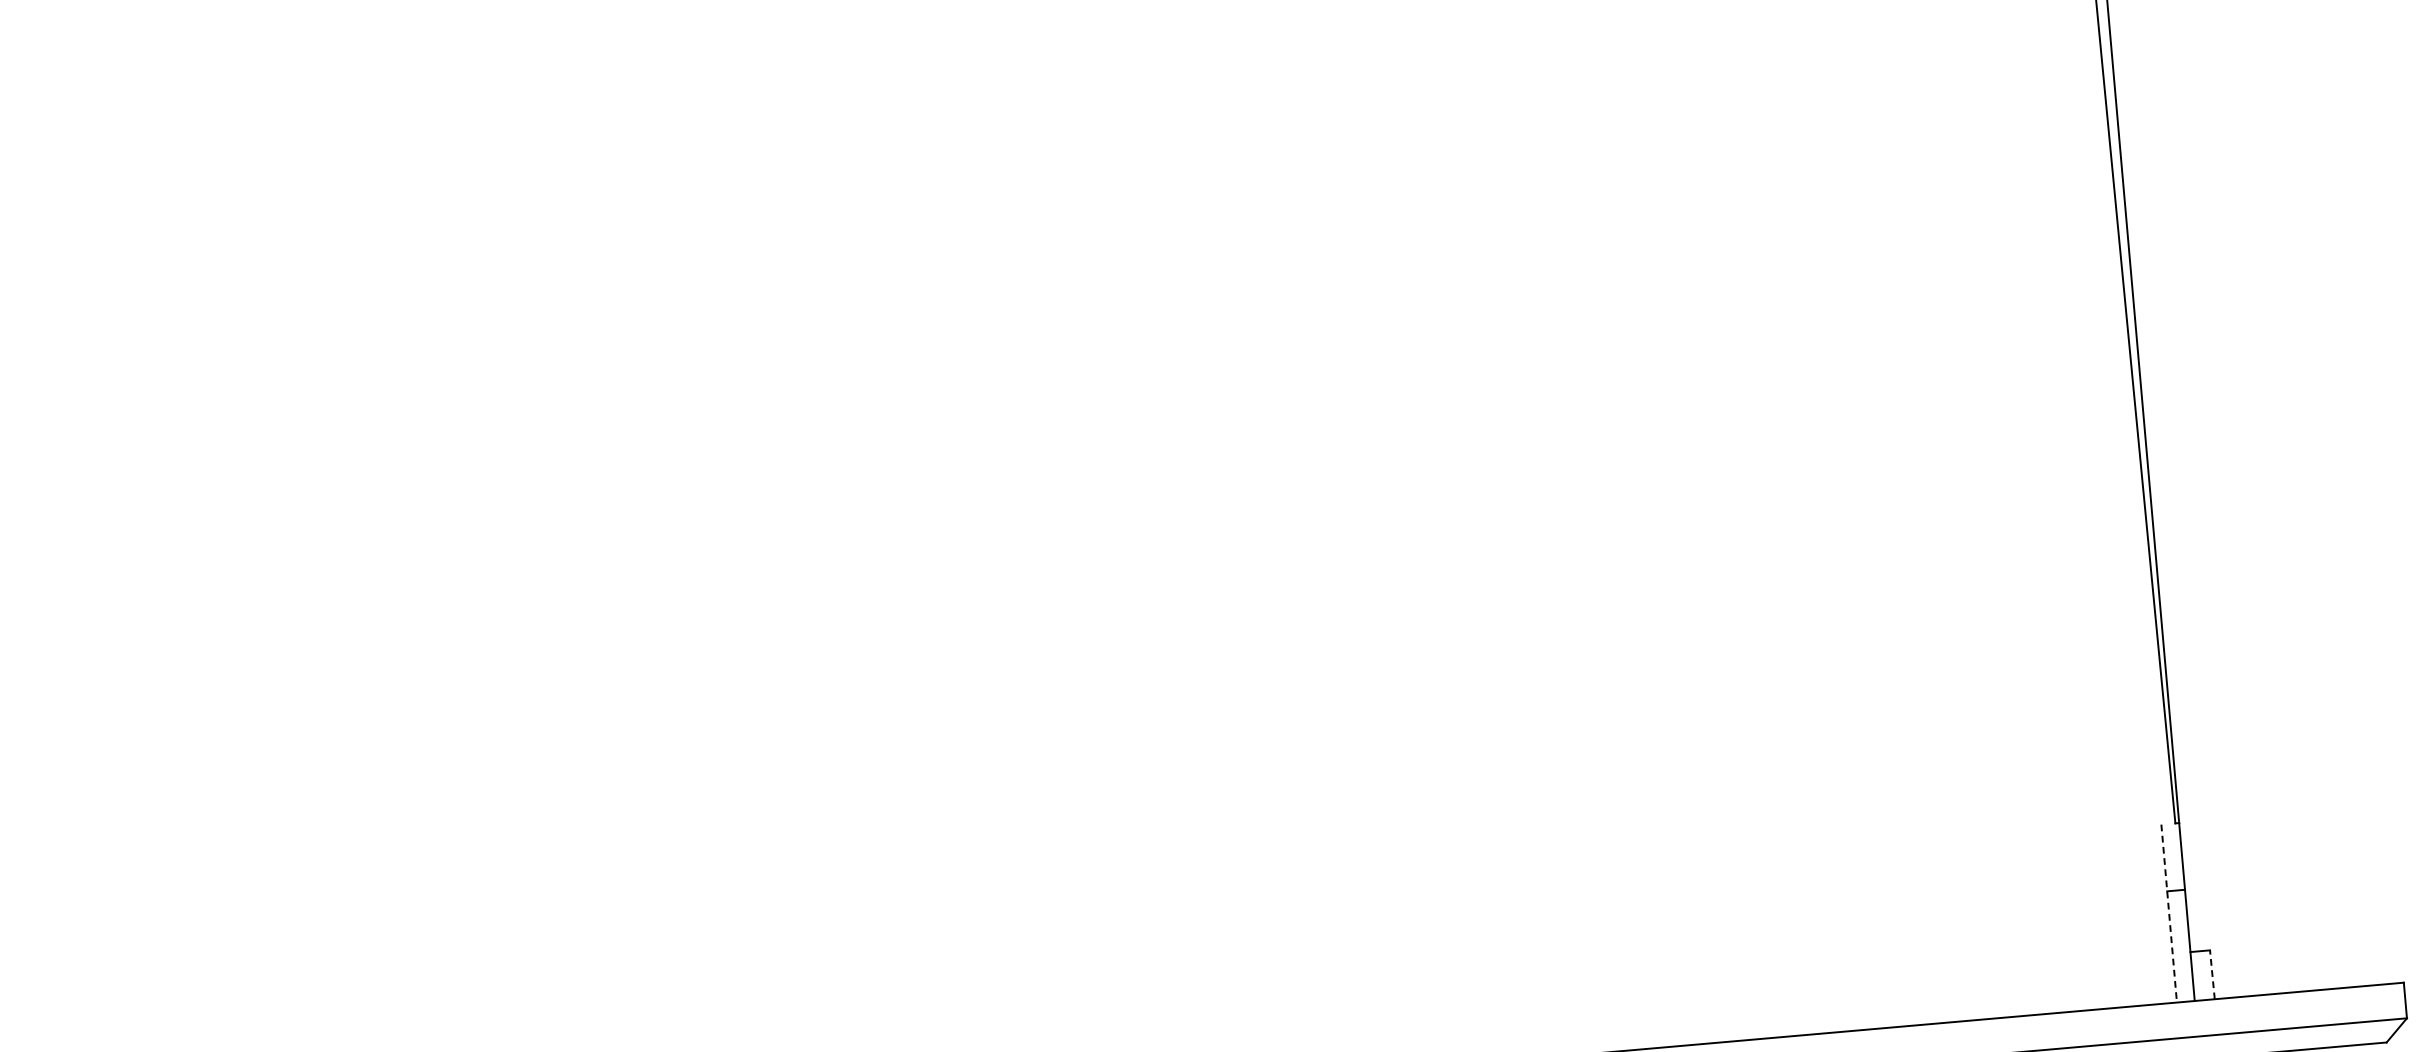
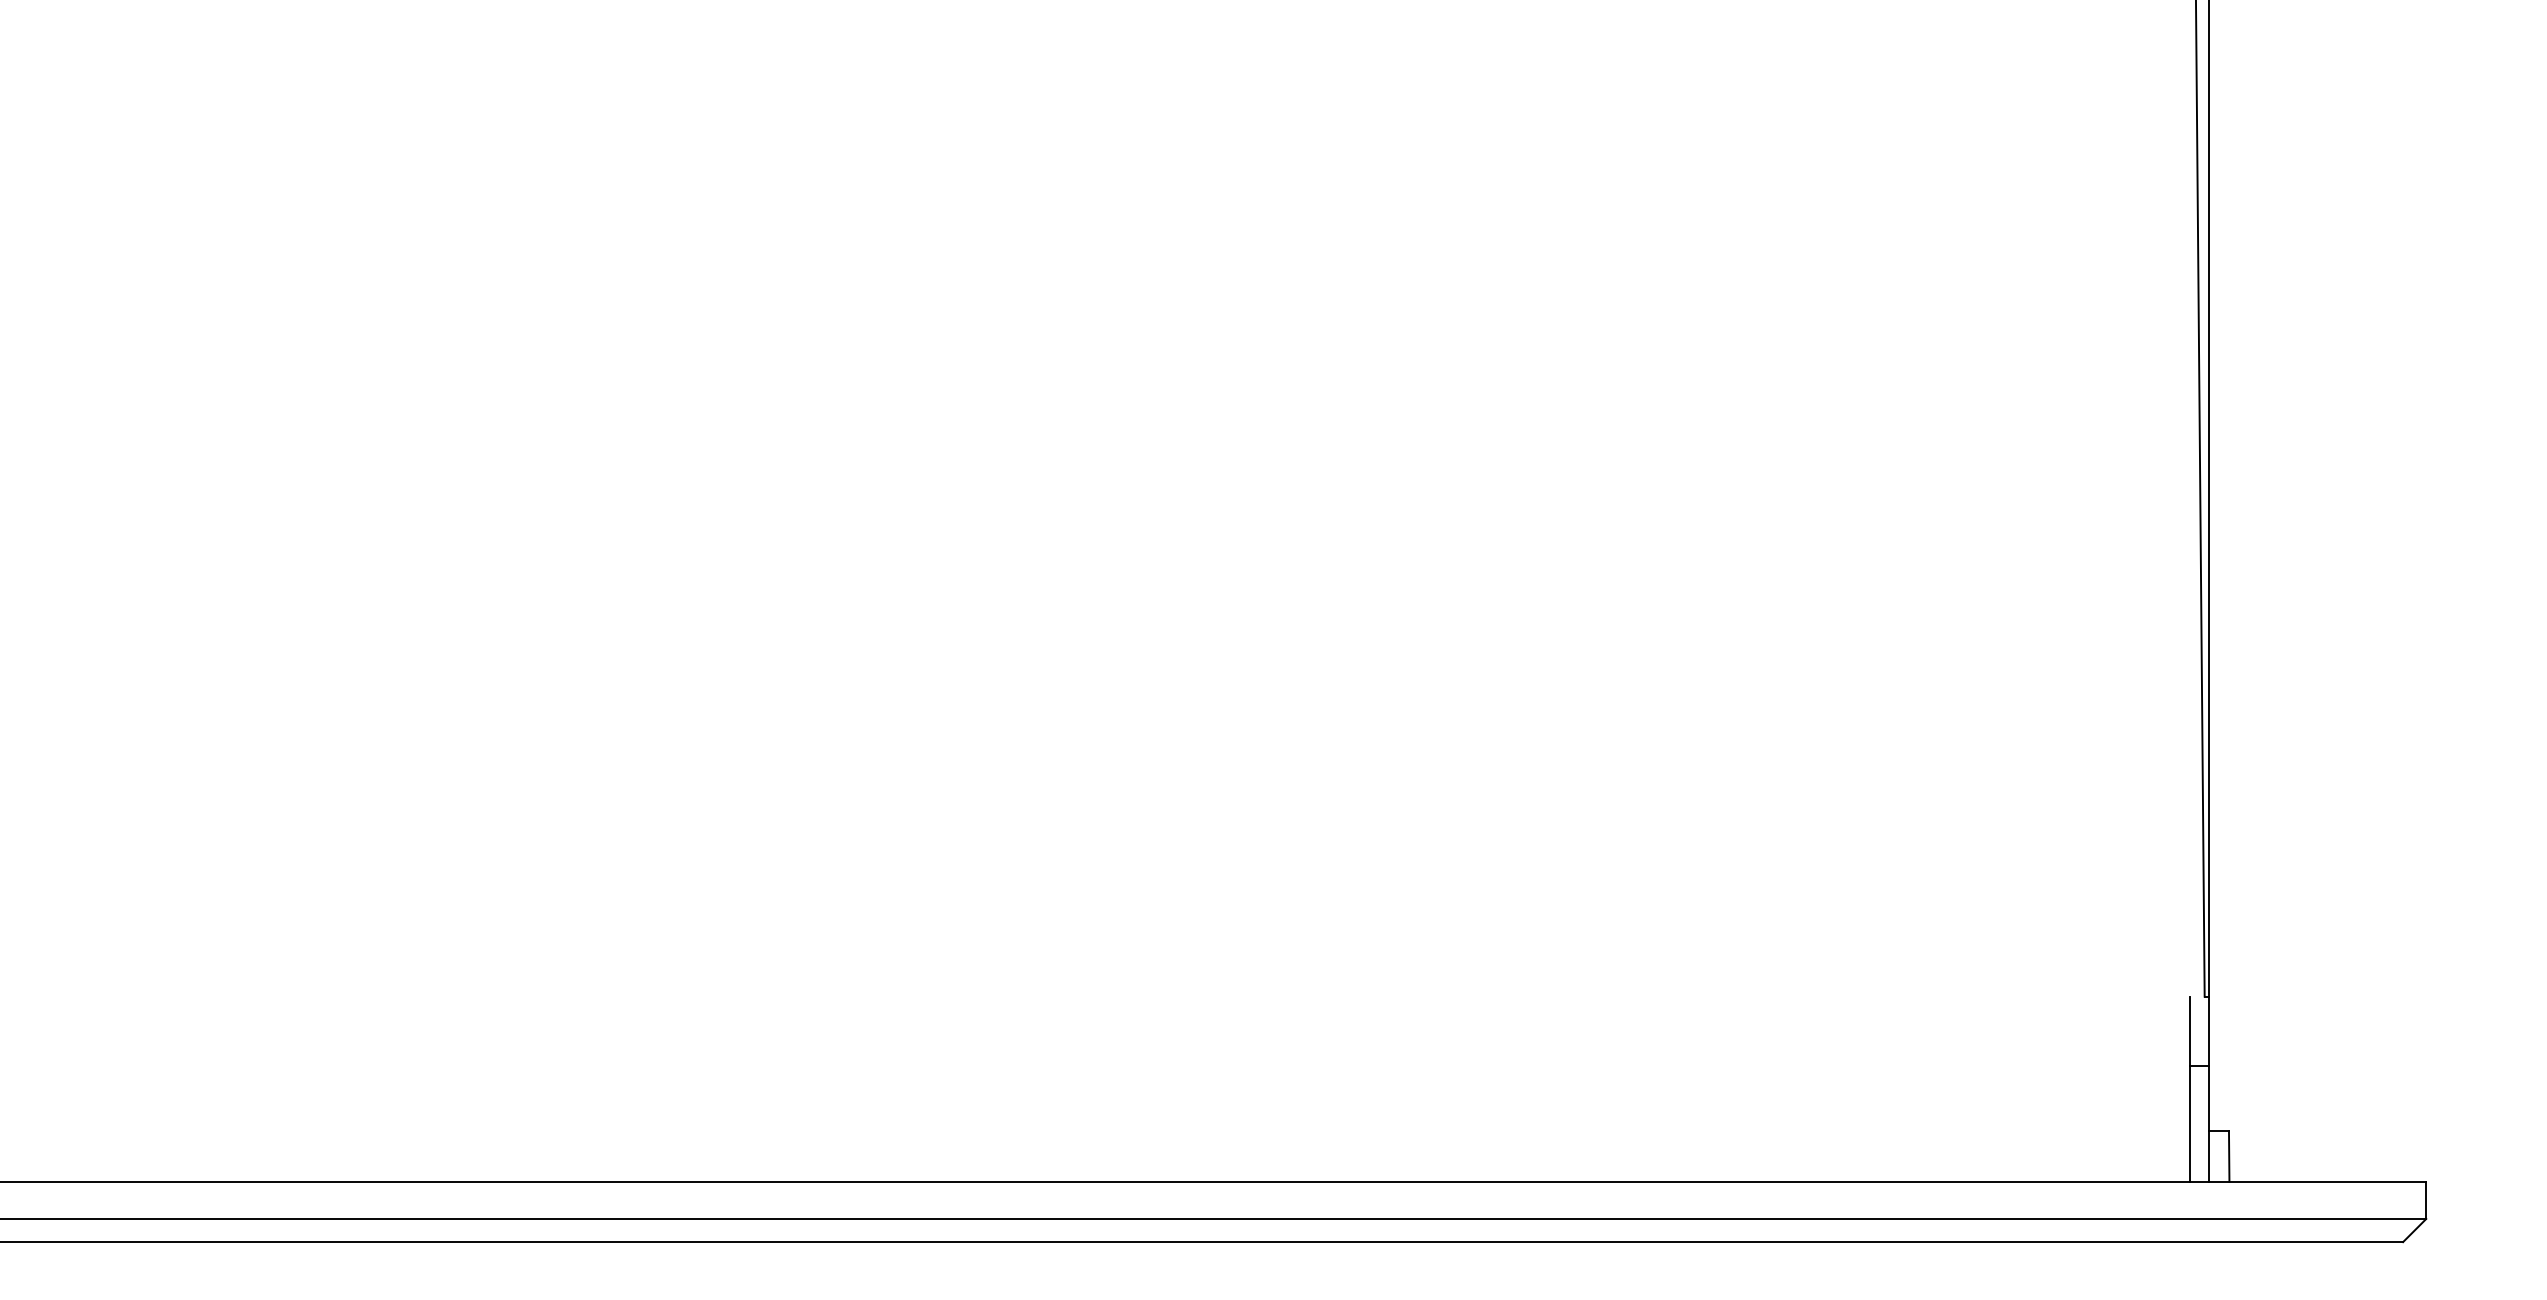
line: (2169, 913) -> (2190, 1089), dashed -> solid
line: (2212, 973) -> (2229, 1155), dashed -> solid

